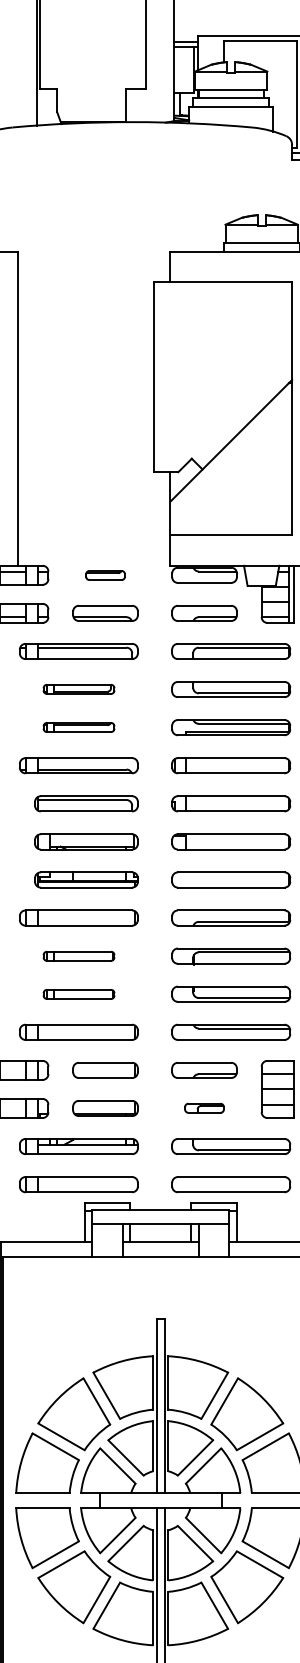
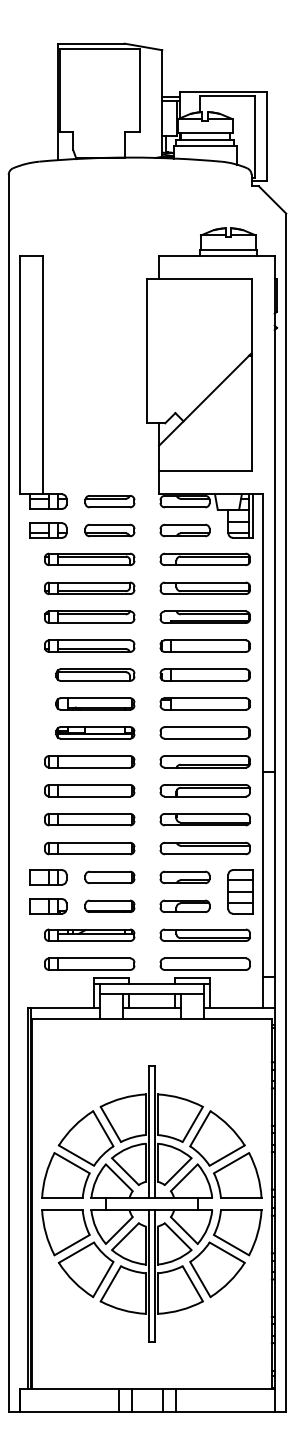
part: (104, 575) -> (109, 501), size x1.67
part: (78, 688) -> (89, 587), size x1.67
part: (78, 726) -> (89, 616), size x1.67
part: (78, 955) -> (89, 790), size x1.67
part: (78, 994) -> (89, 819), size x1.67
part: (203, 1107) -> (184, 905), size x1.67

